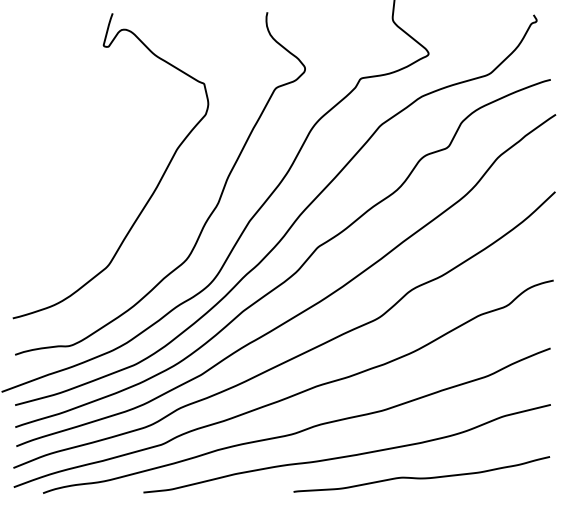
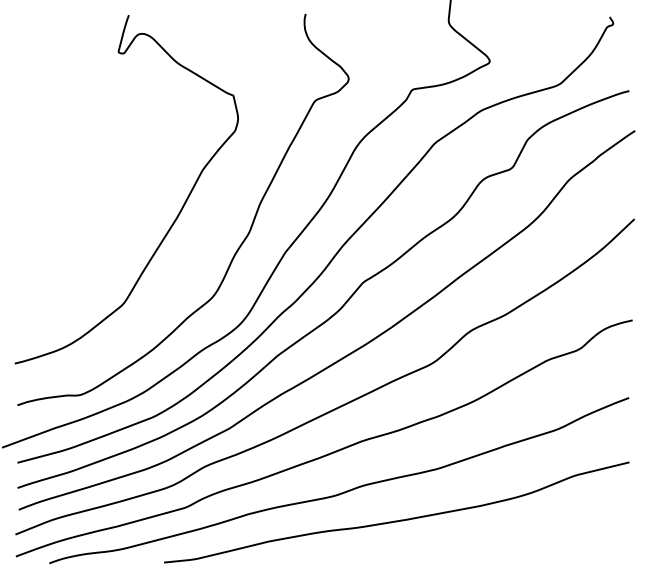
curve: (421, 477) -> (481, 545), removed

